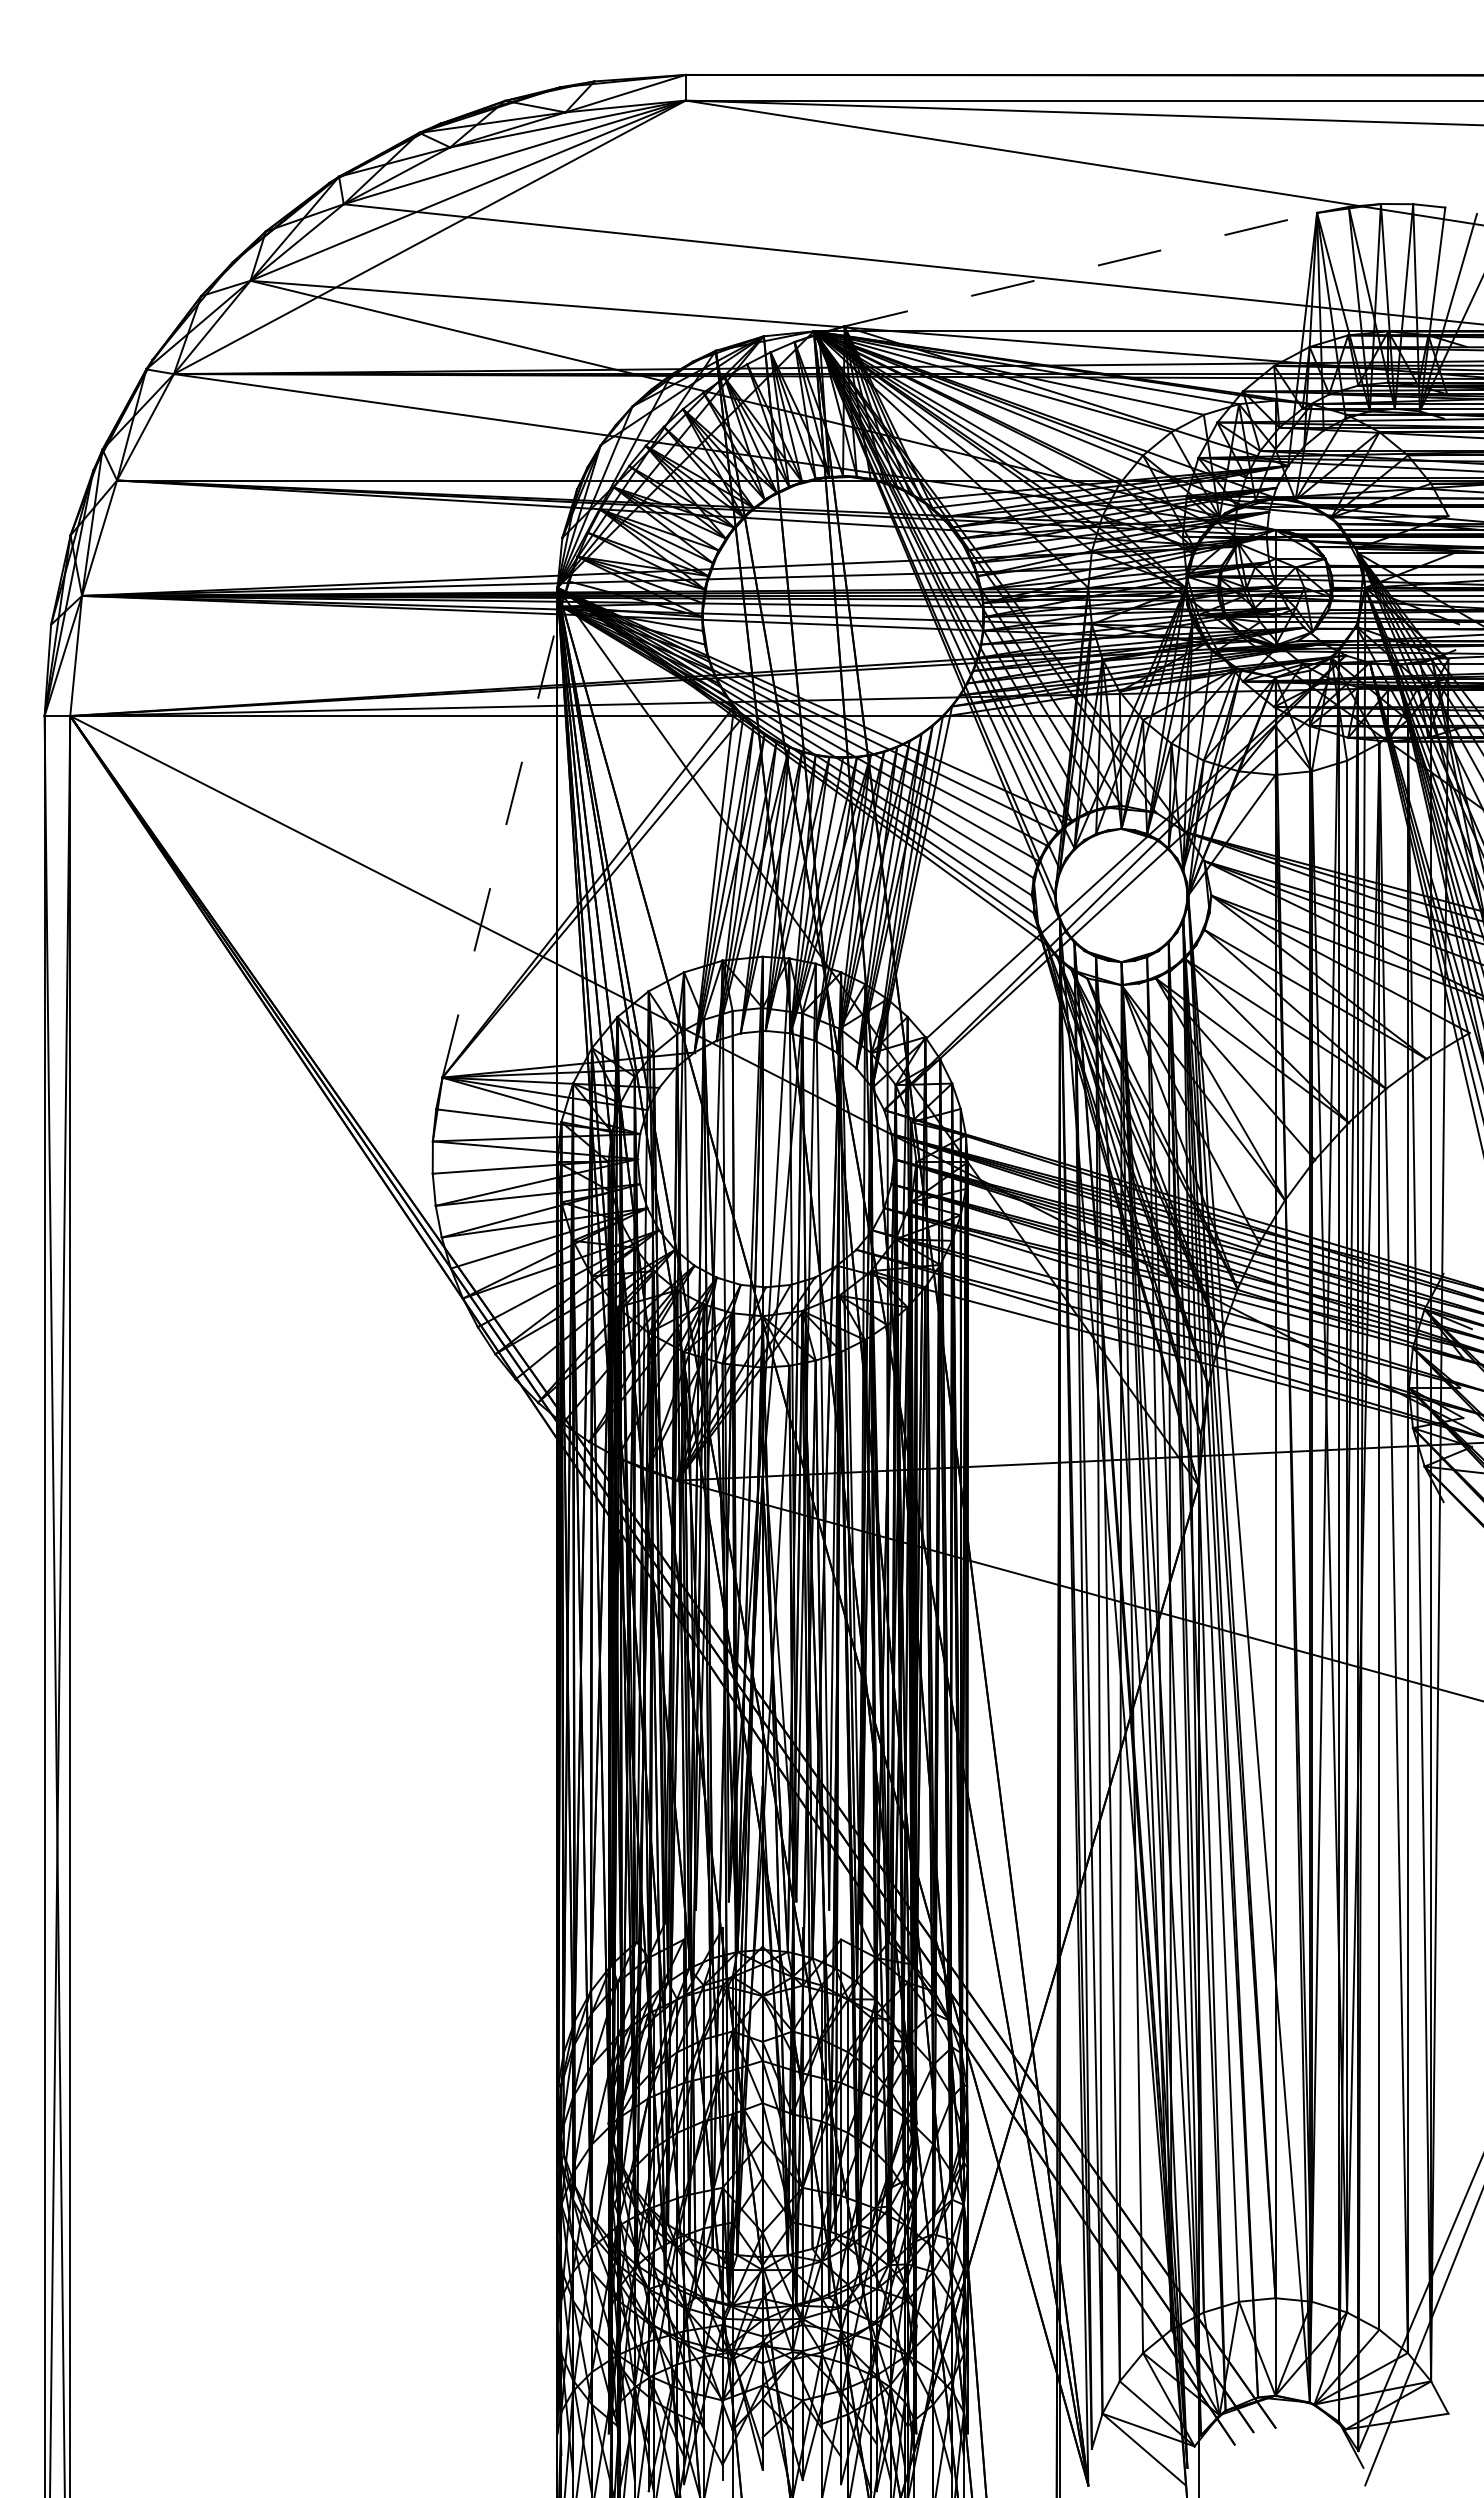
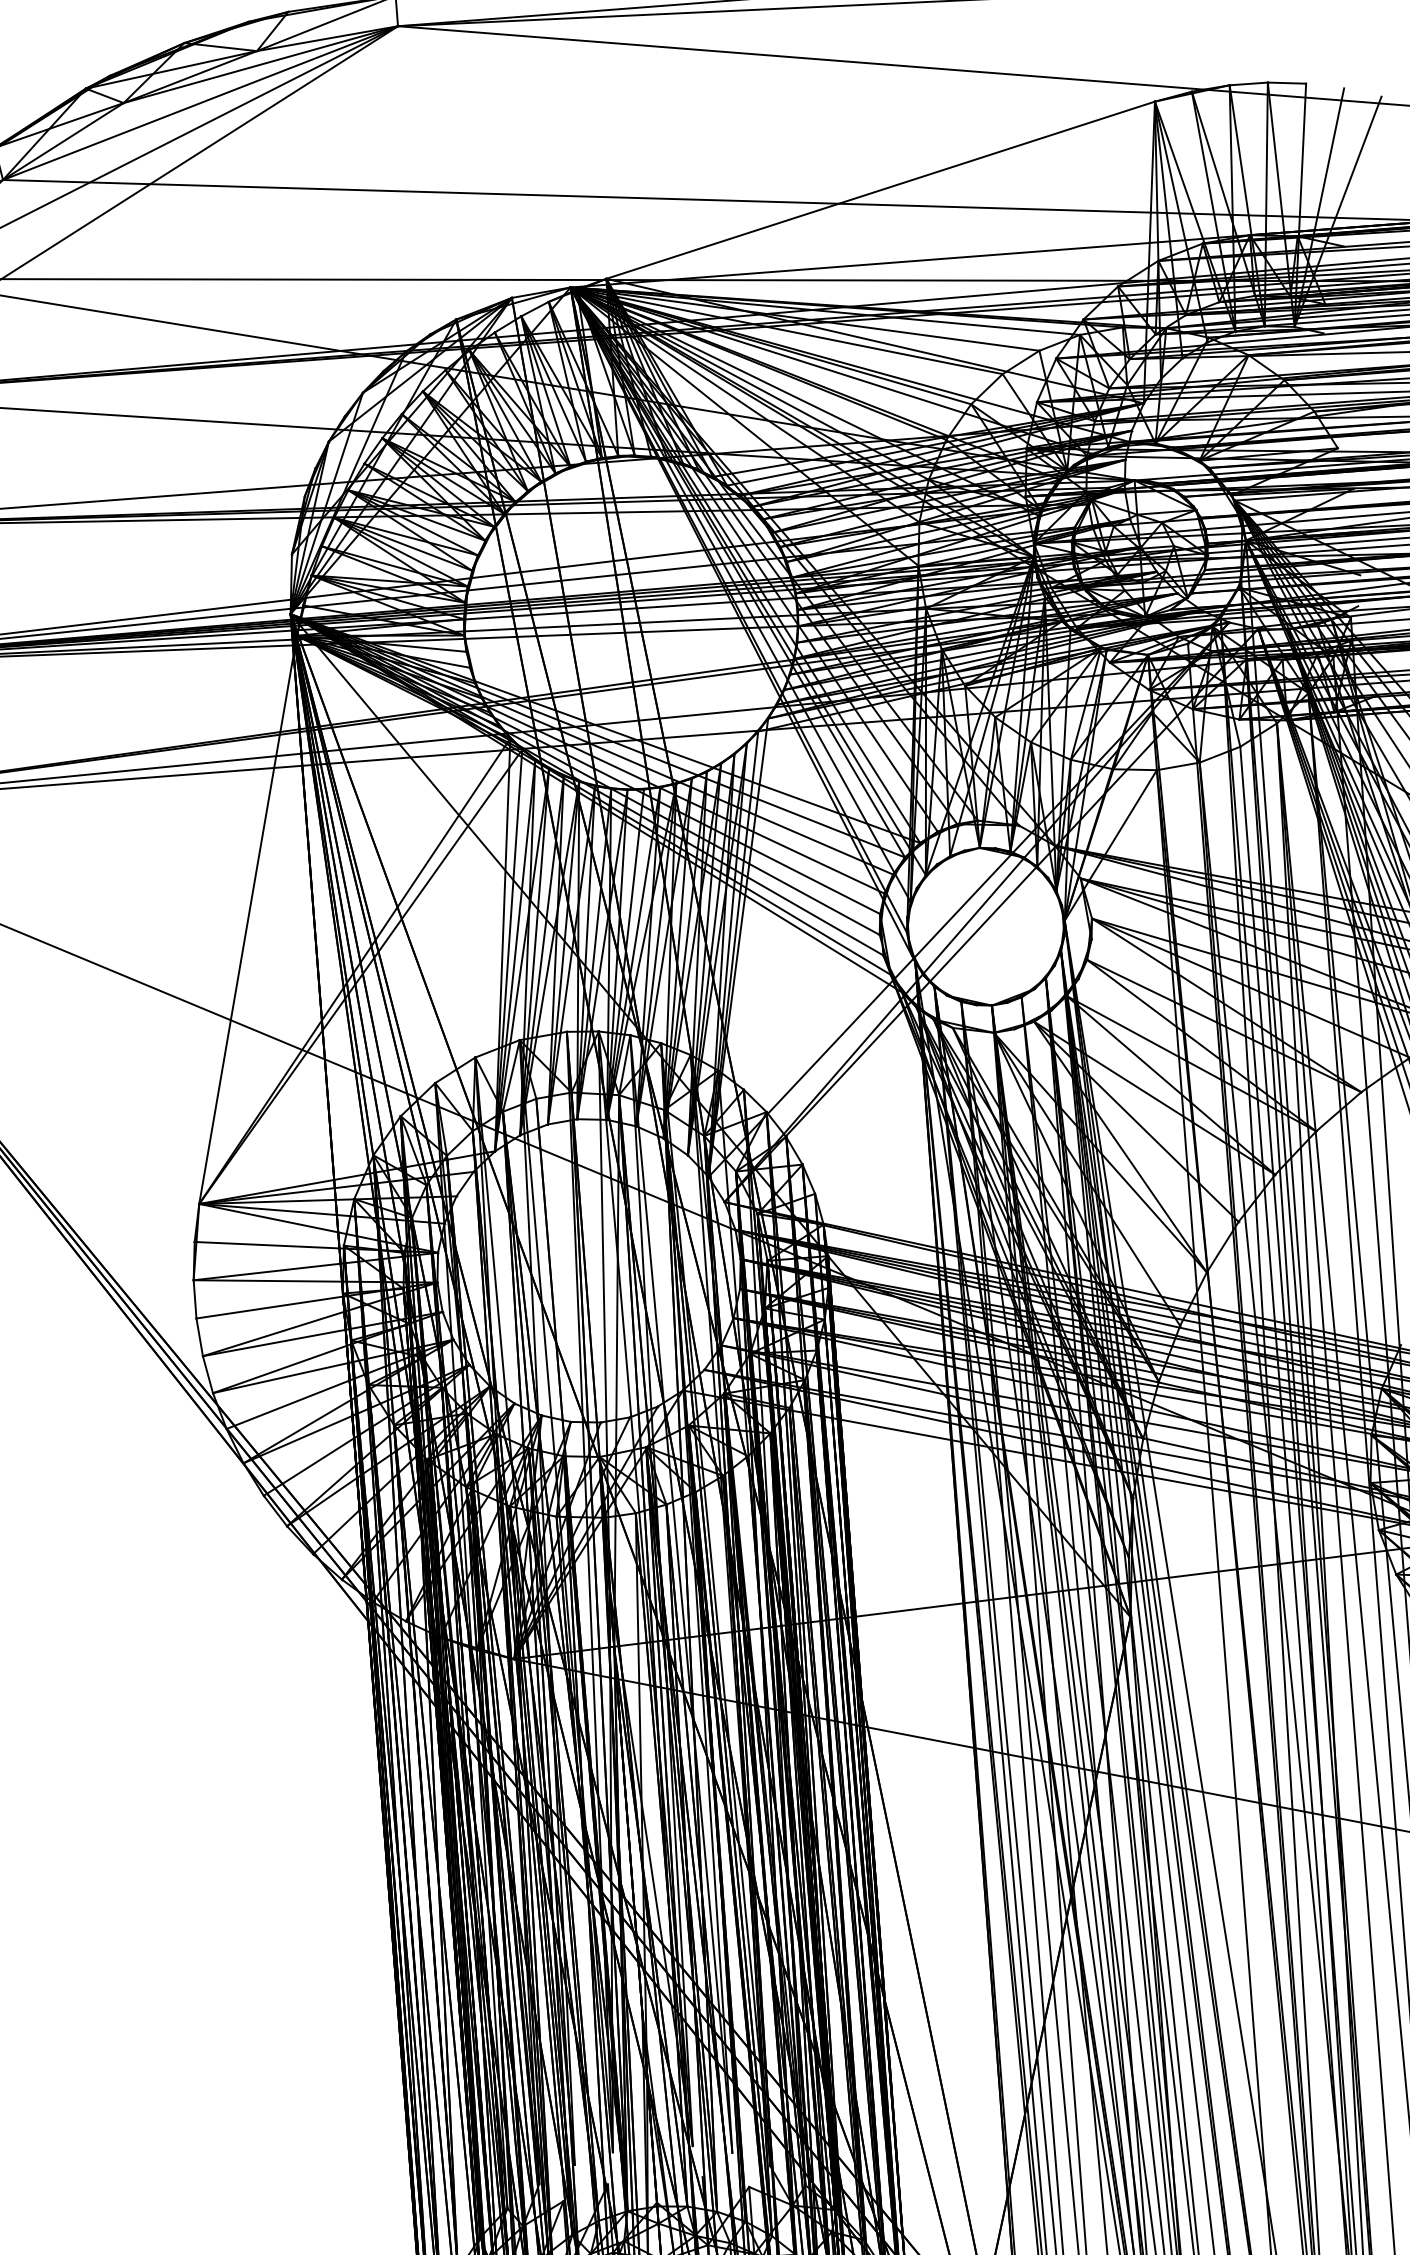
line: (1080, 269) -> (880, 190), dashed -> solid
line: (501, 842) -> (247, 920), dashed -> solid

